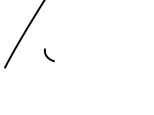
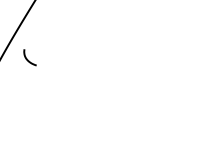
curve: (47, 55) -> (27, 58), moved

